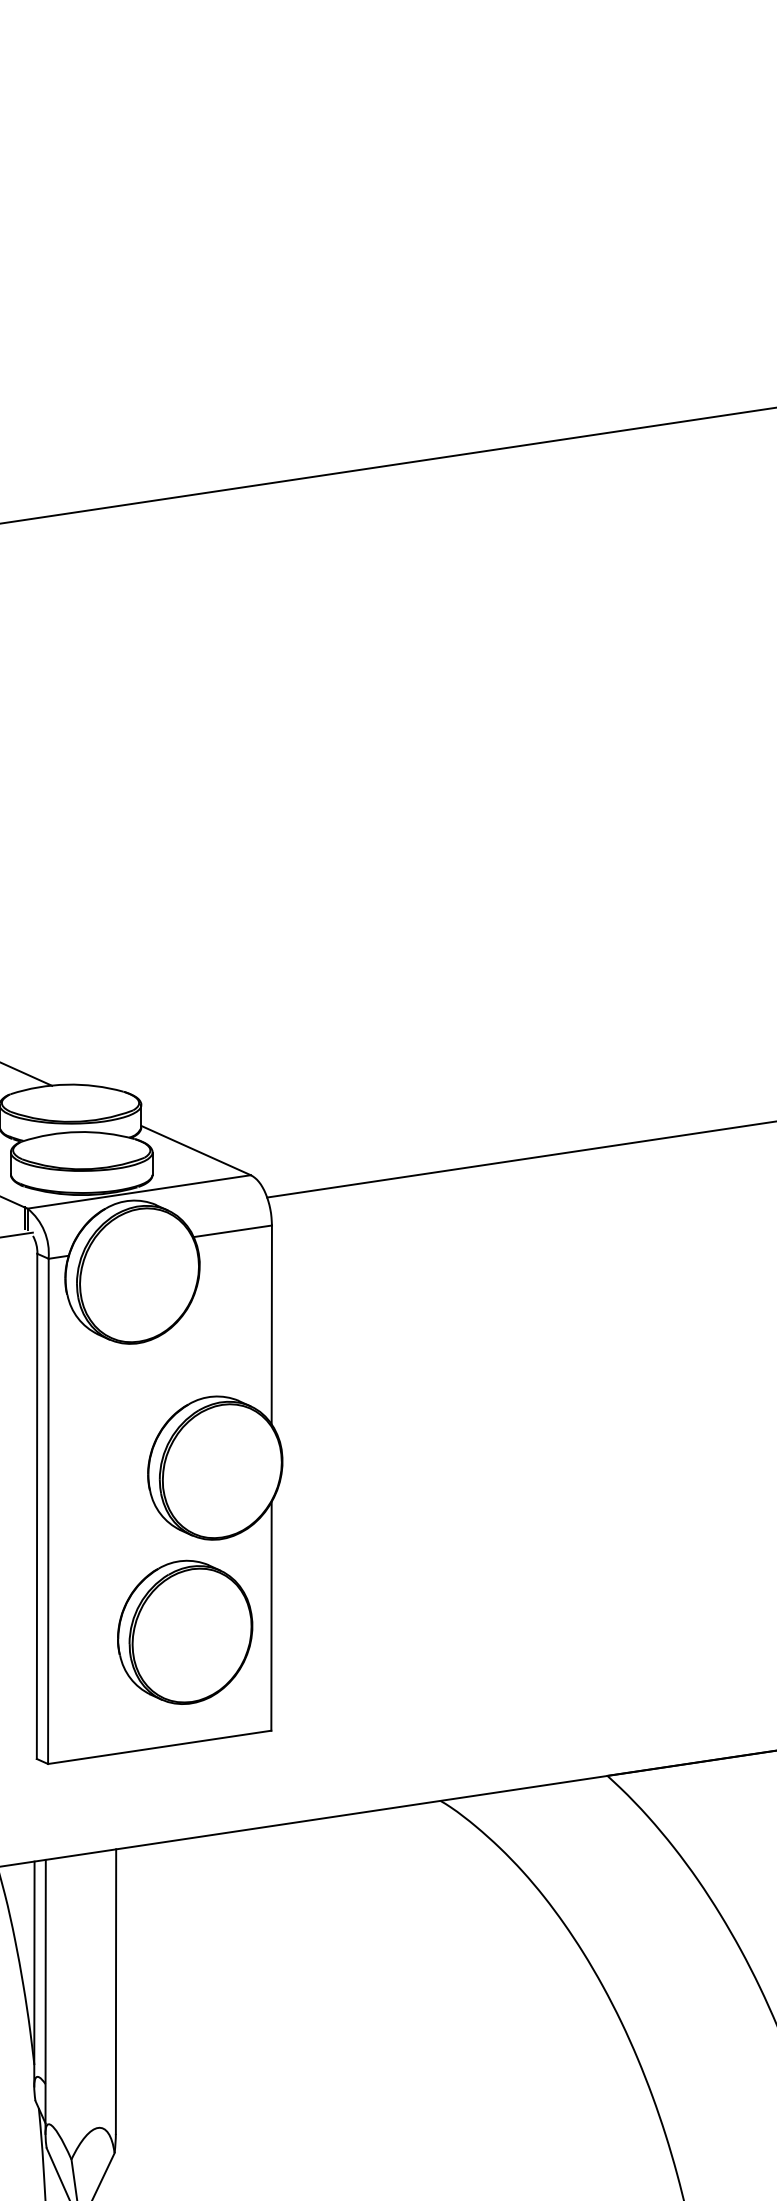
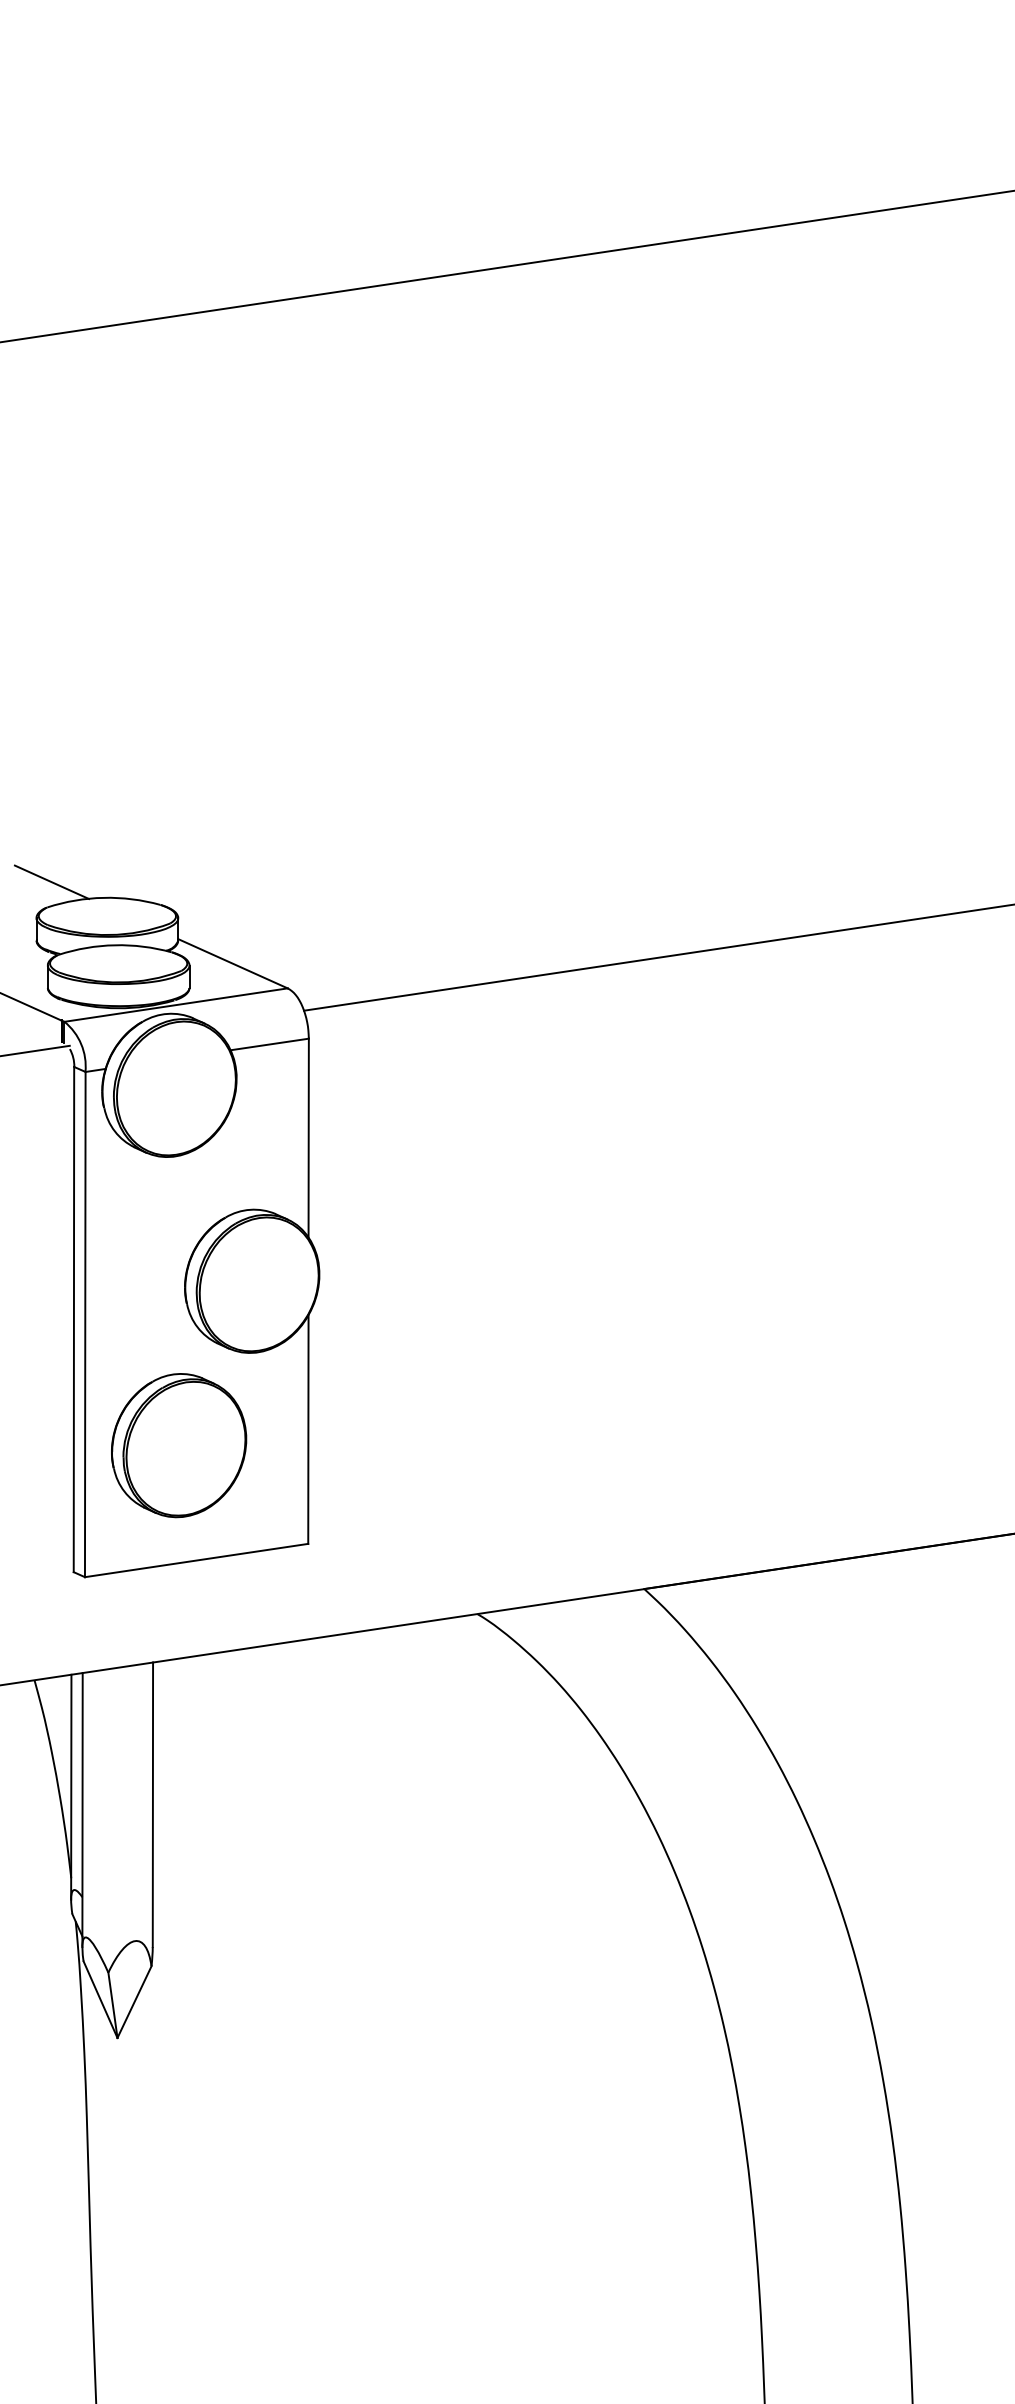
part: (185, 1632) -> (179, 1445), moved

